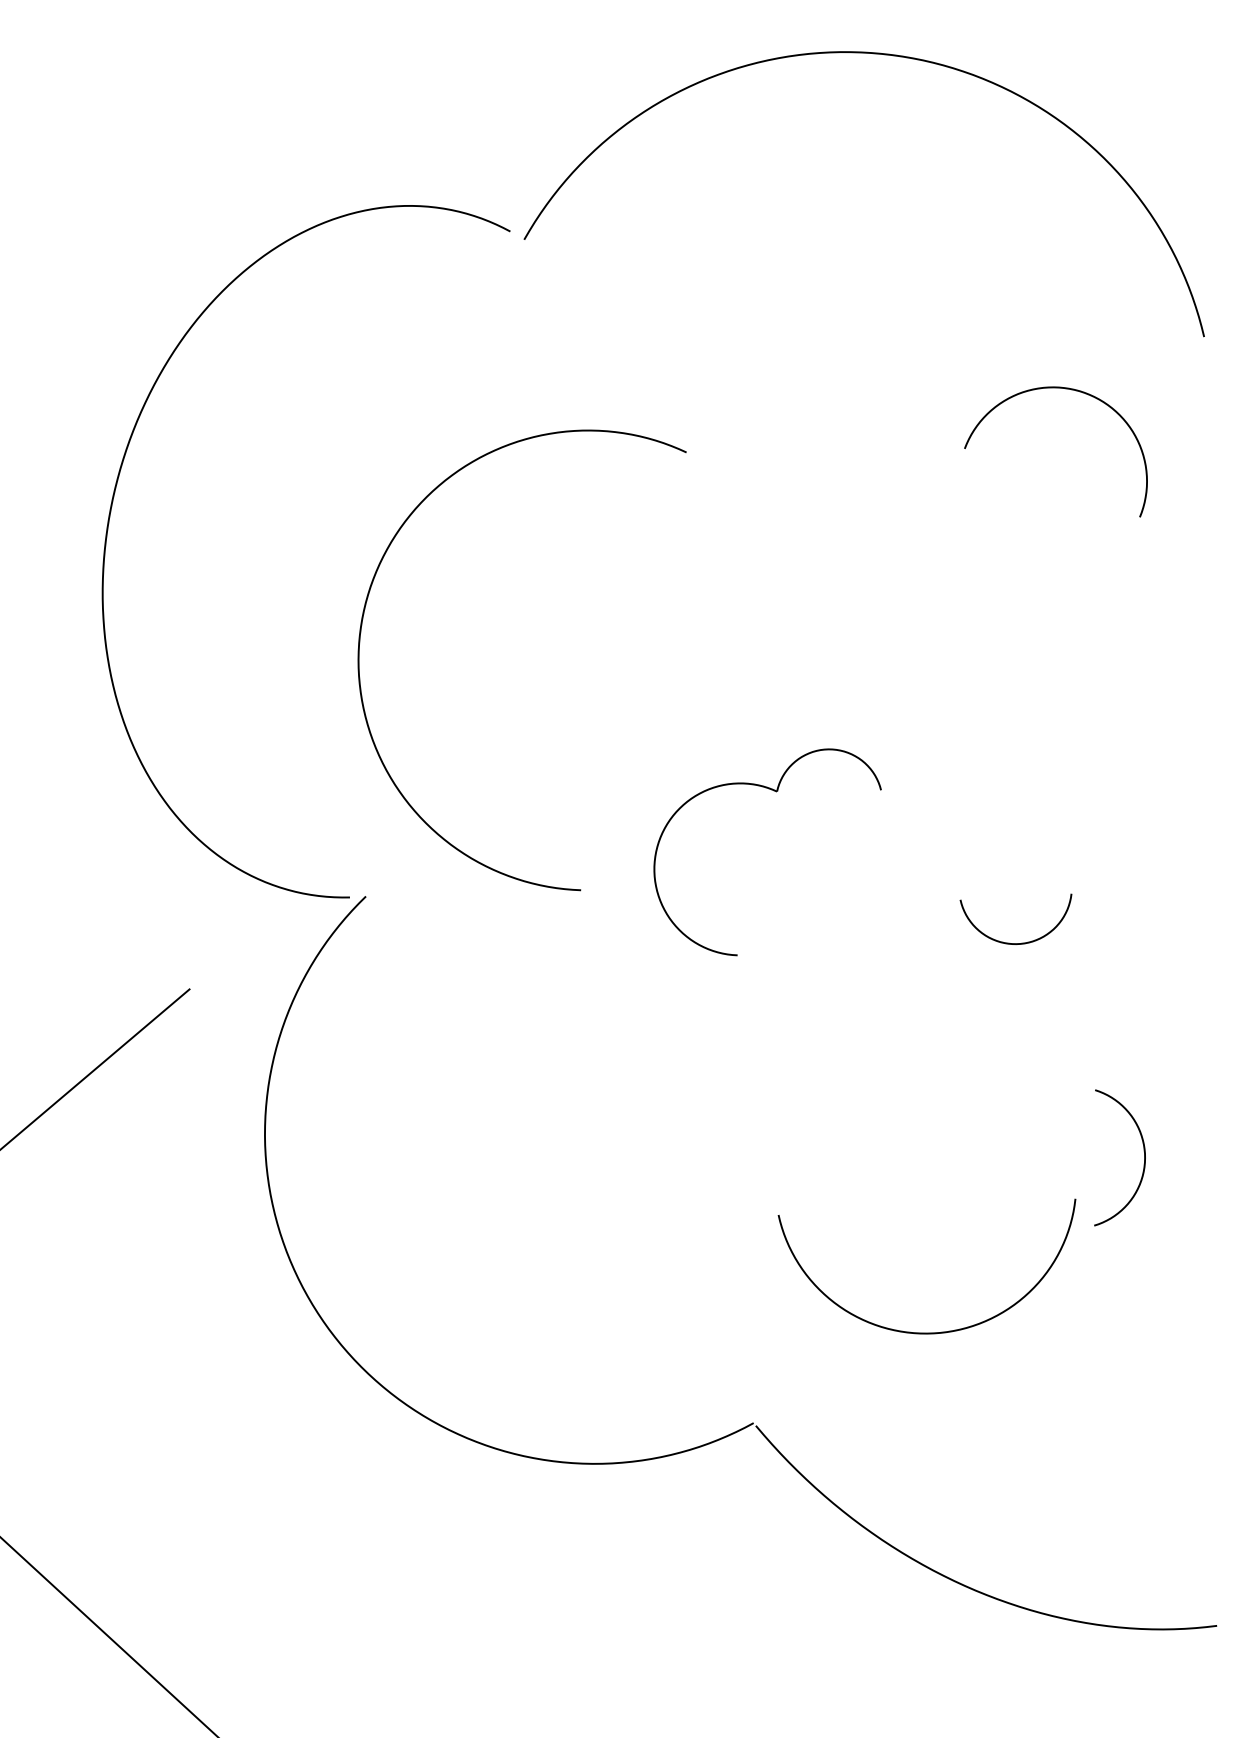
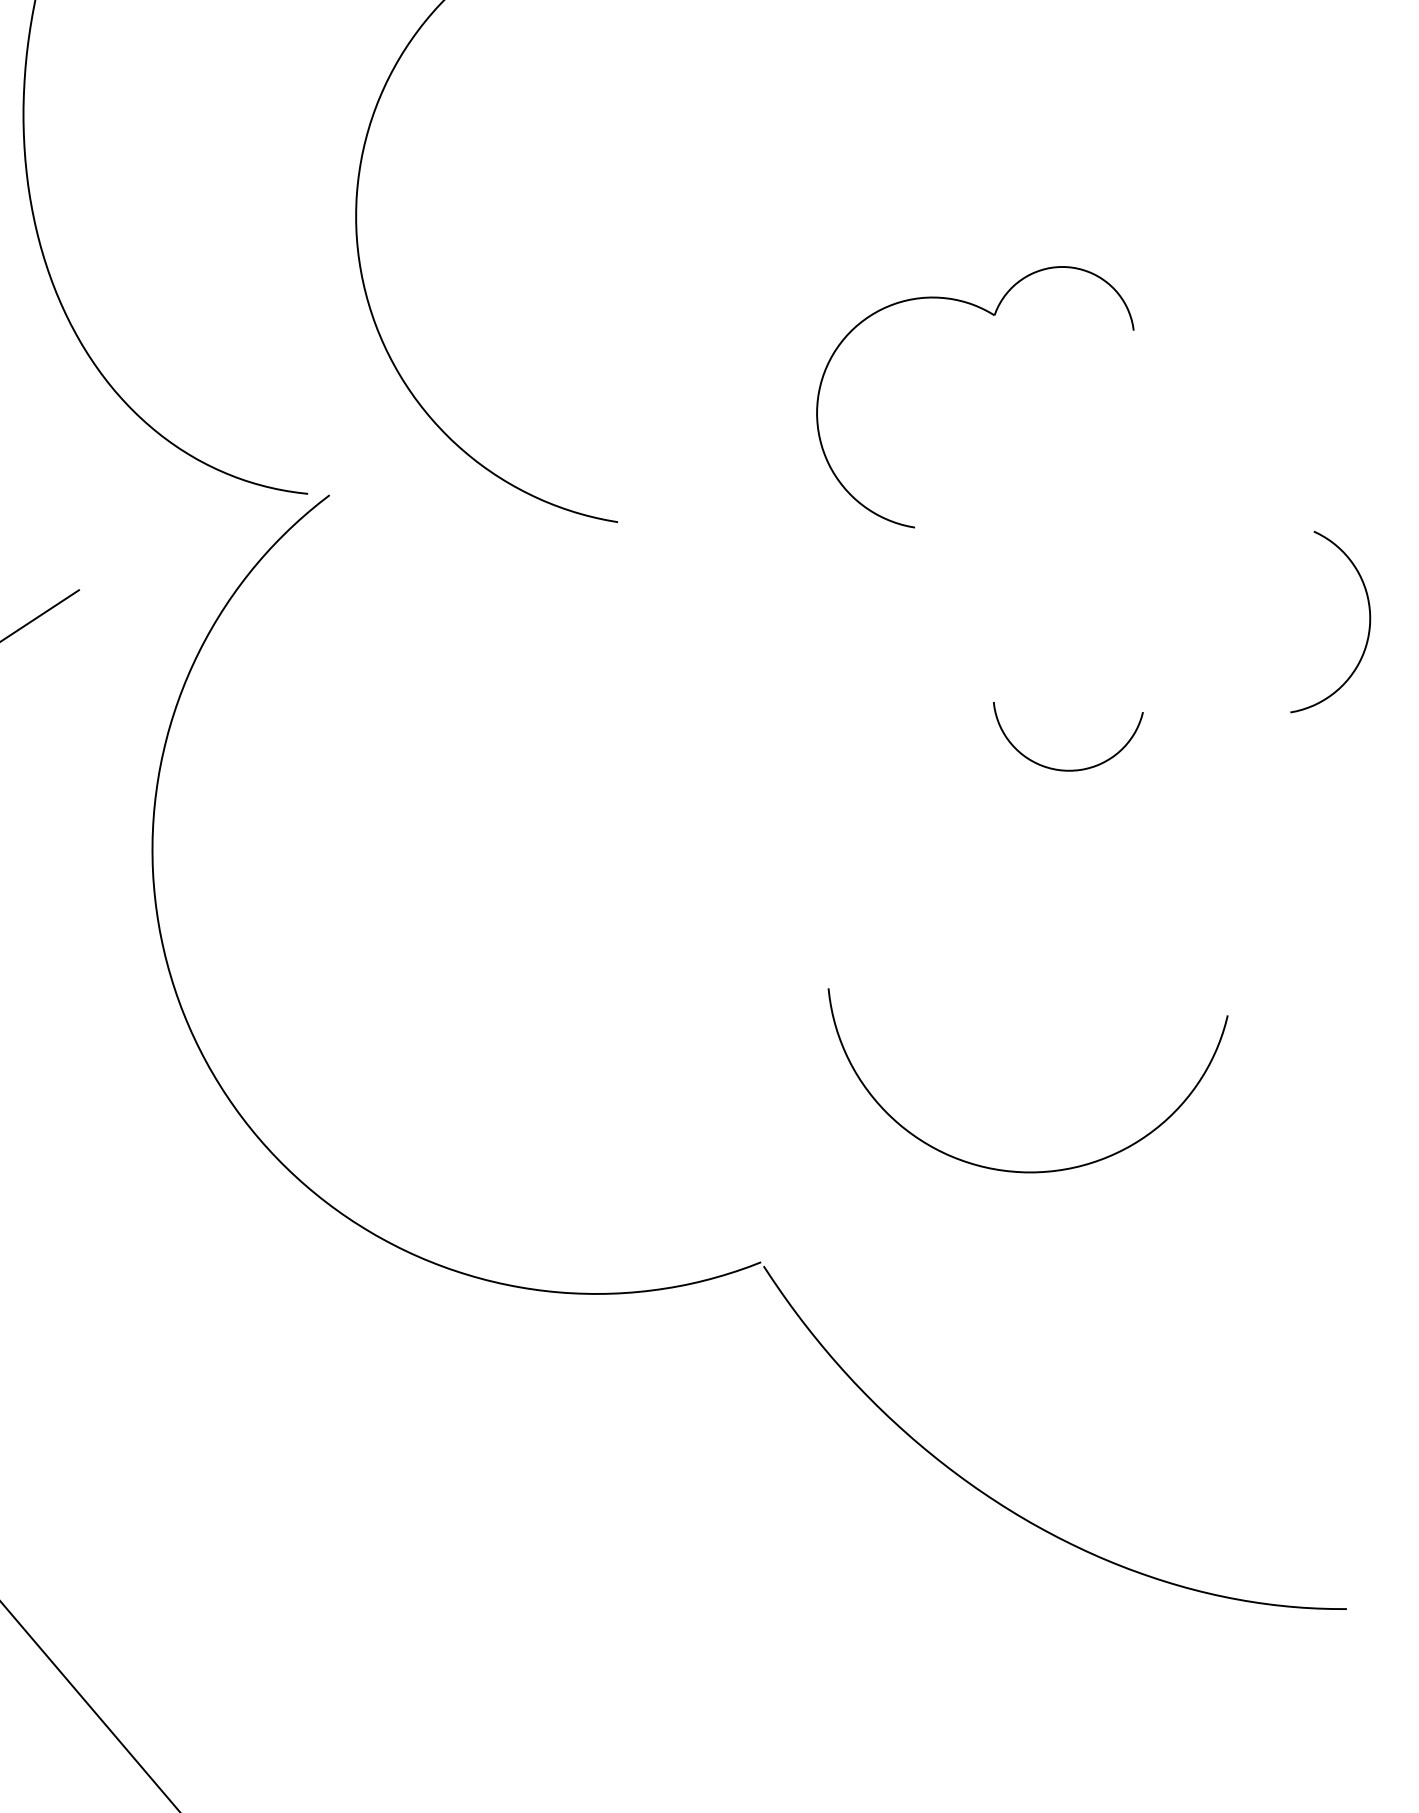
part: (776, 792) -> (993, 316), moved
curve: (1009, 942) -> (1052, 767), moved
curve: (1143, 1151) -> (1368, 621), moved

